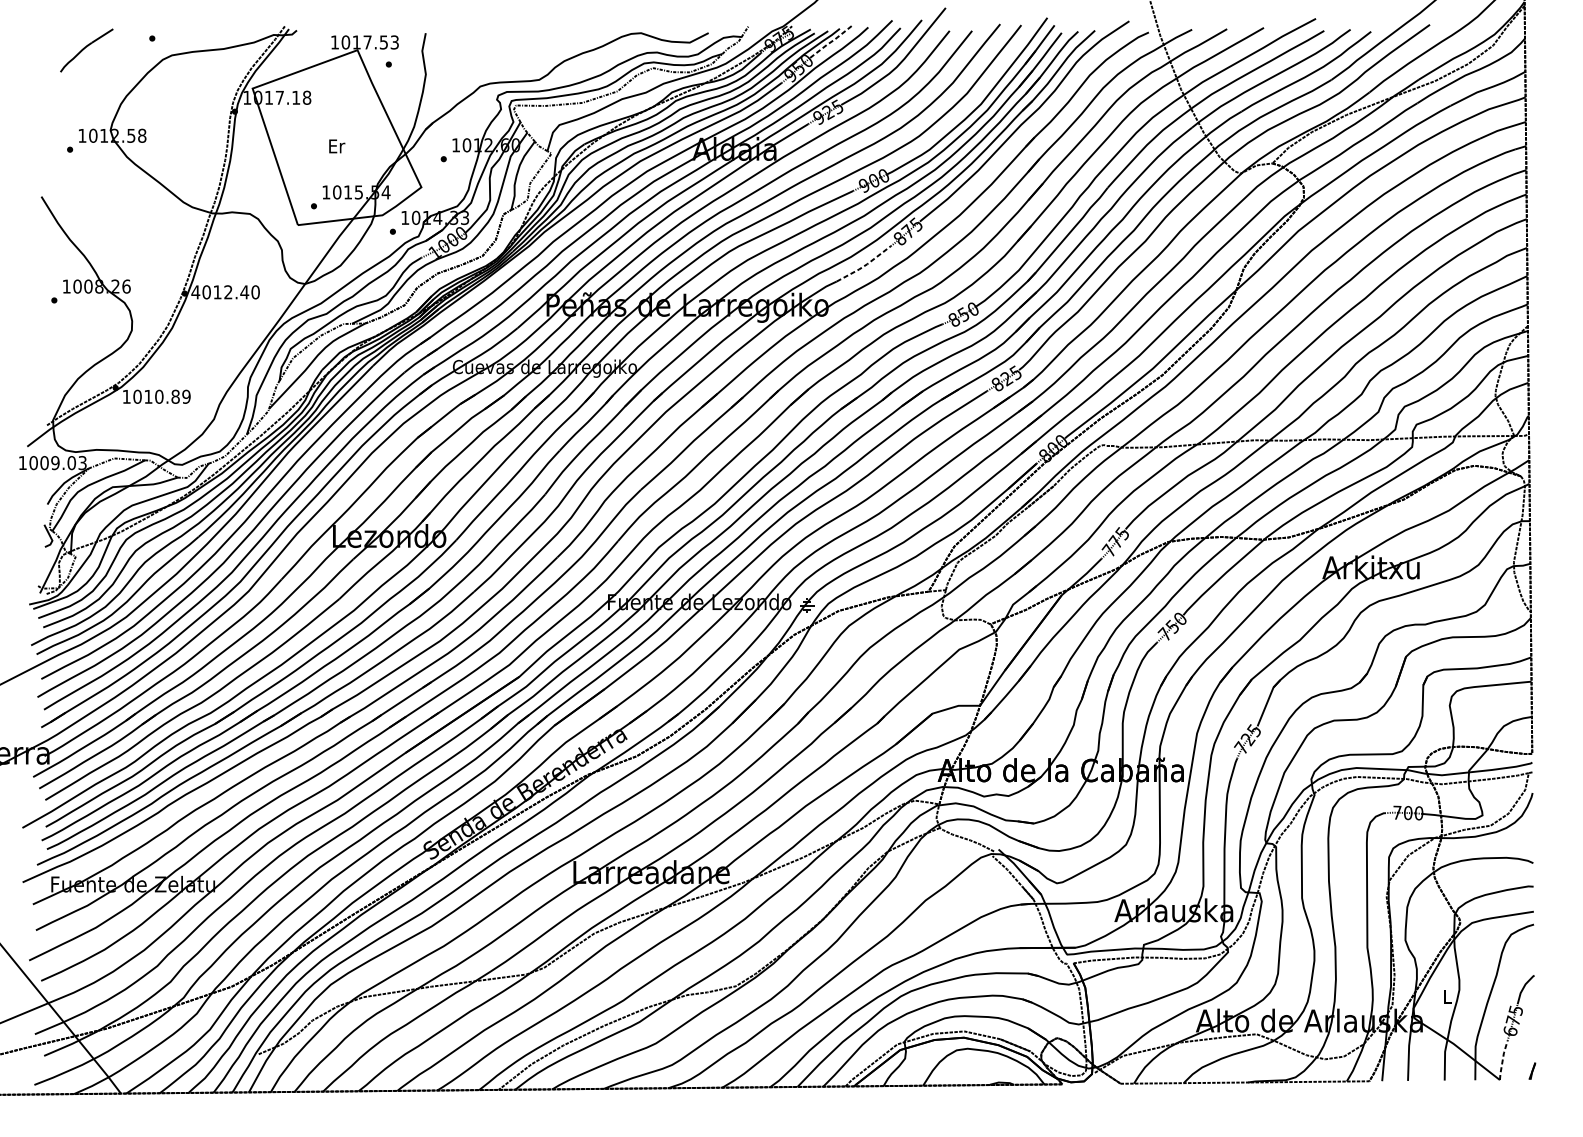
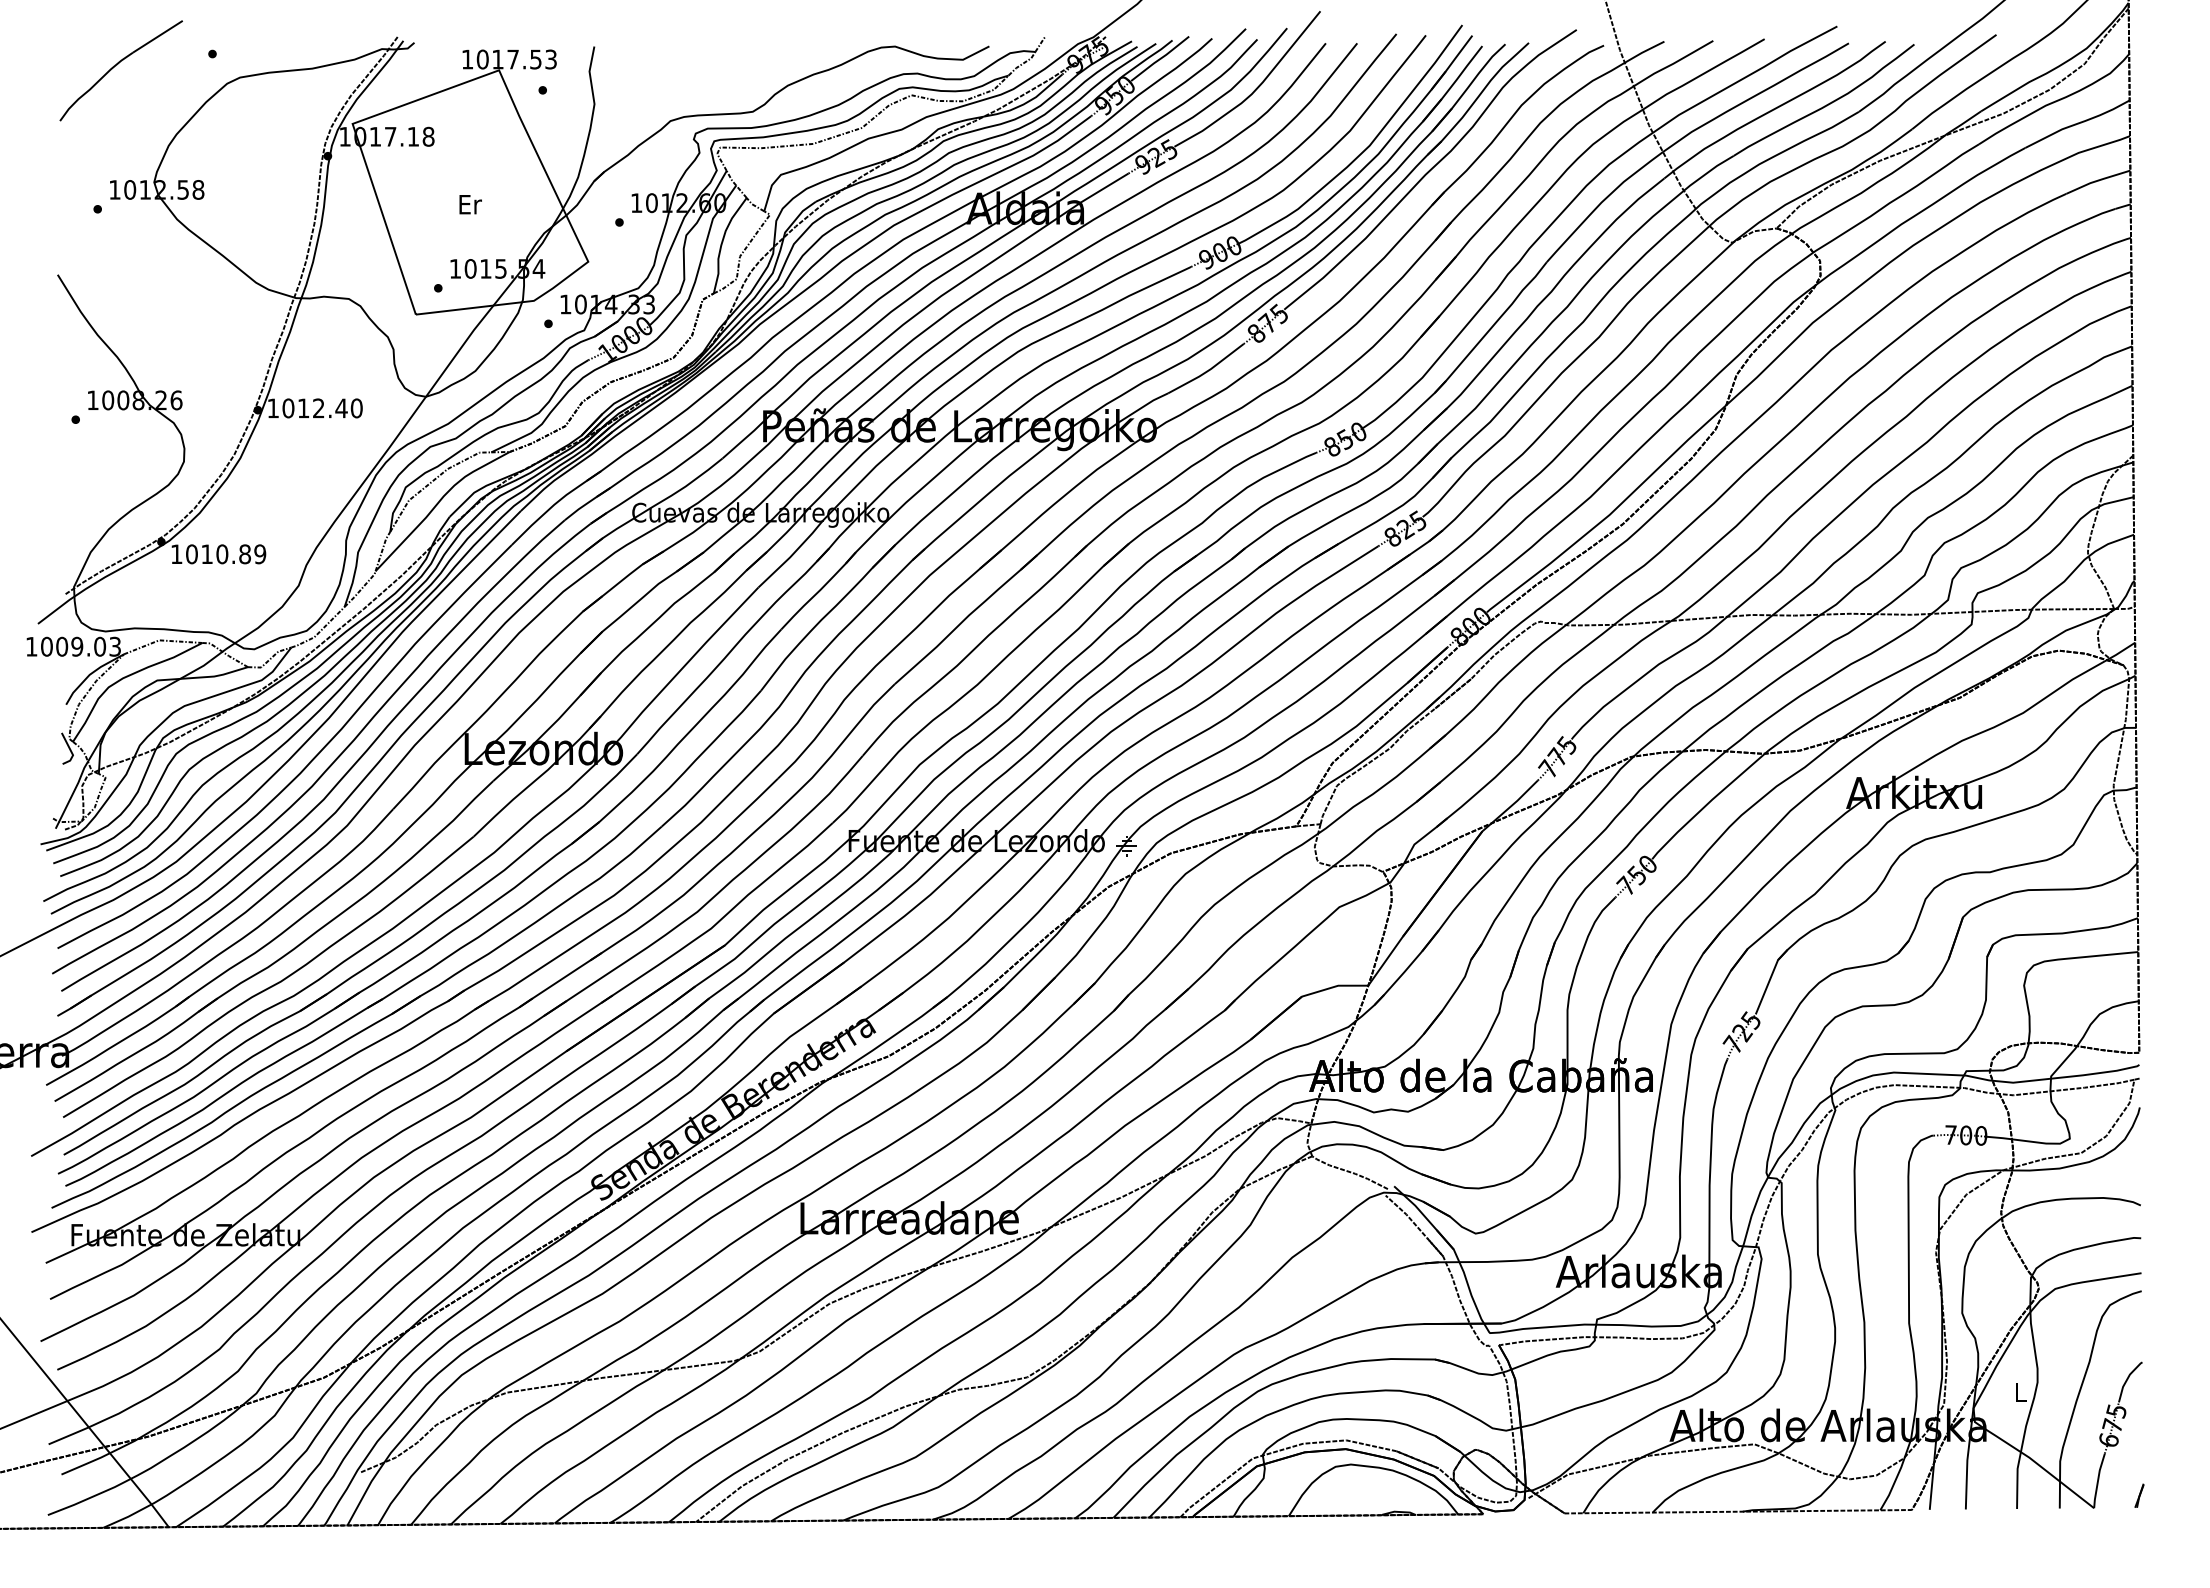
line: (831, 41) -> (1160, 58), dashed -> solid
part: (86, 50) -> (120, 70), size x1.67
line: (864, 265) -> (1207, 371), dashed -> solid
text: (195, 292) -> (272, 408), 4012.40 -> 1012.40
line: (1503, 1060) -> (2098, 1480), dashed -> solid

